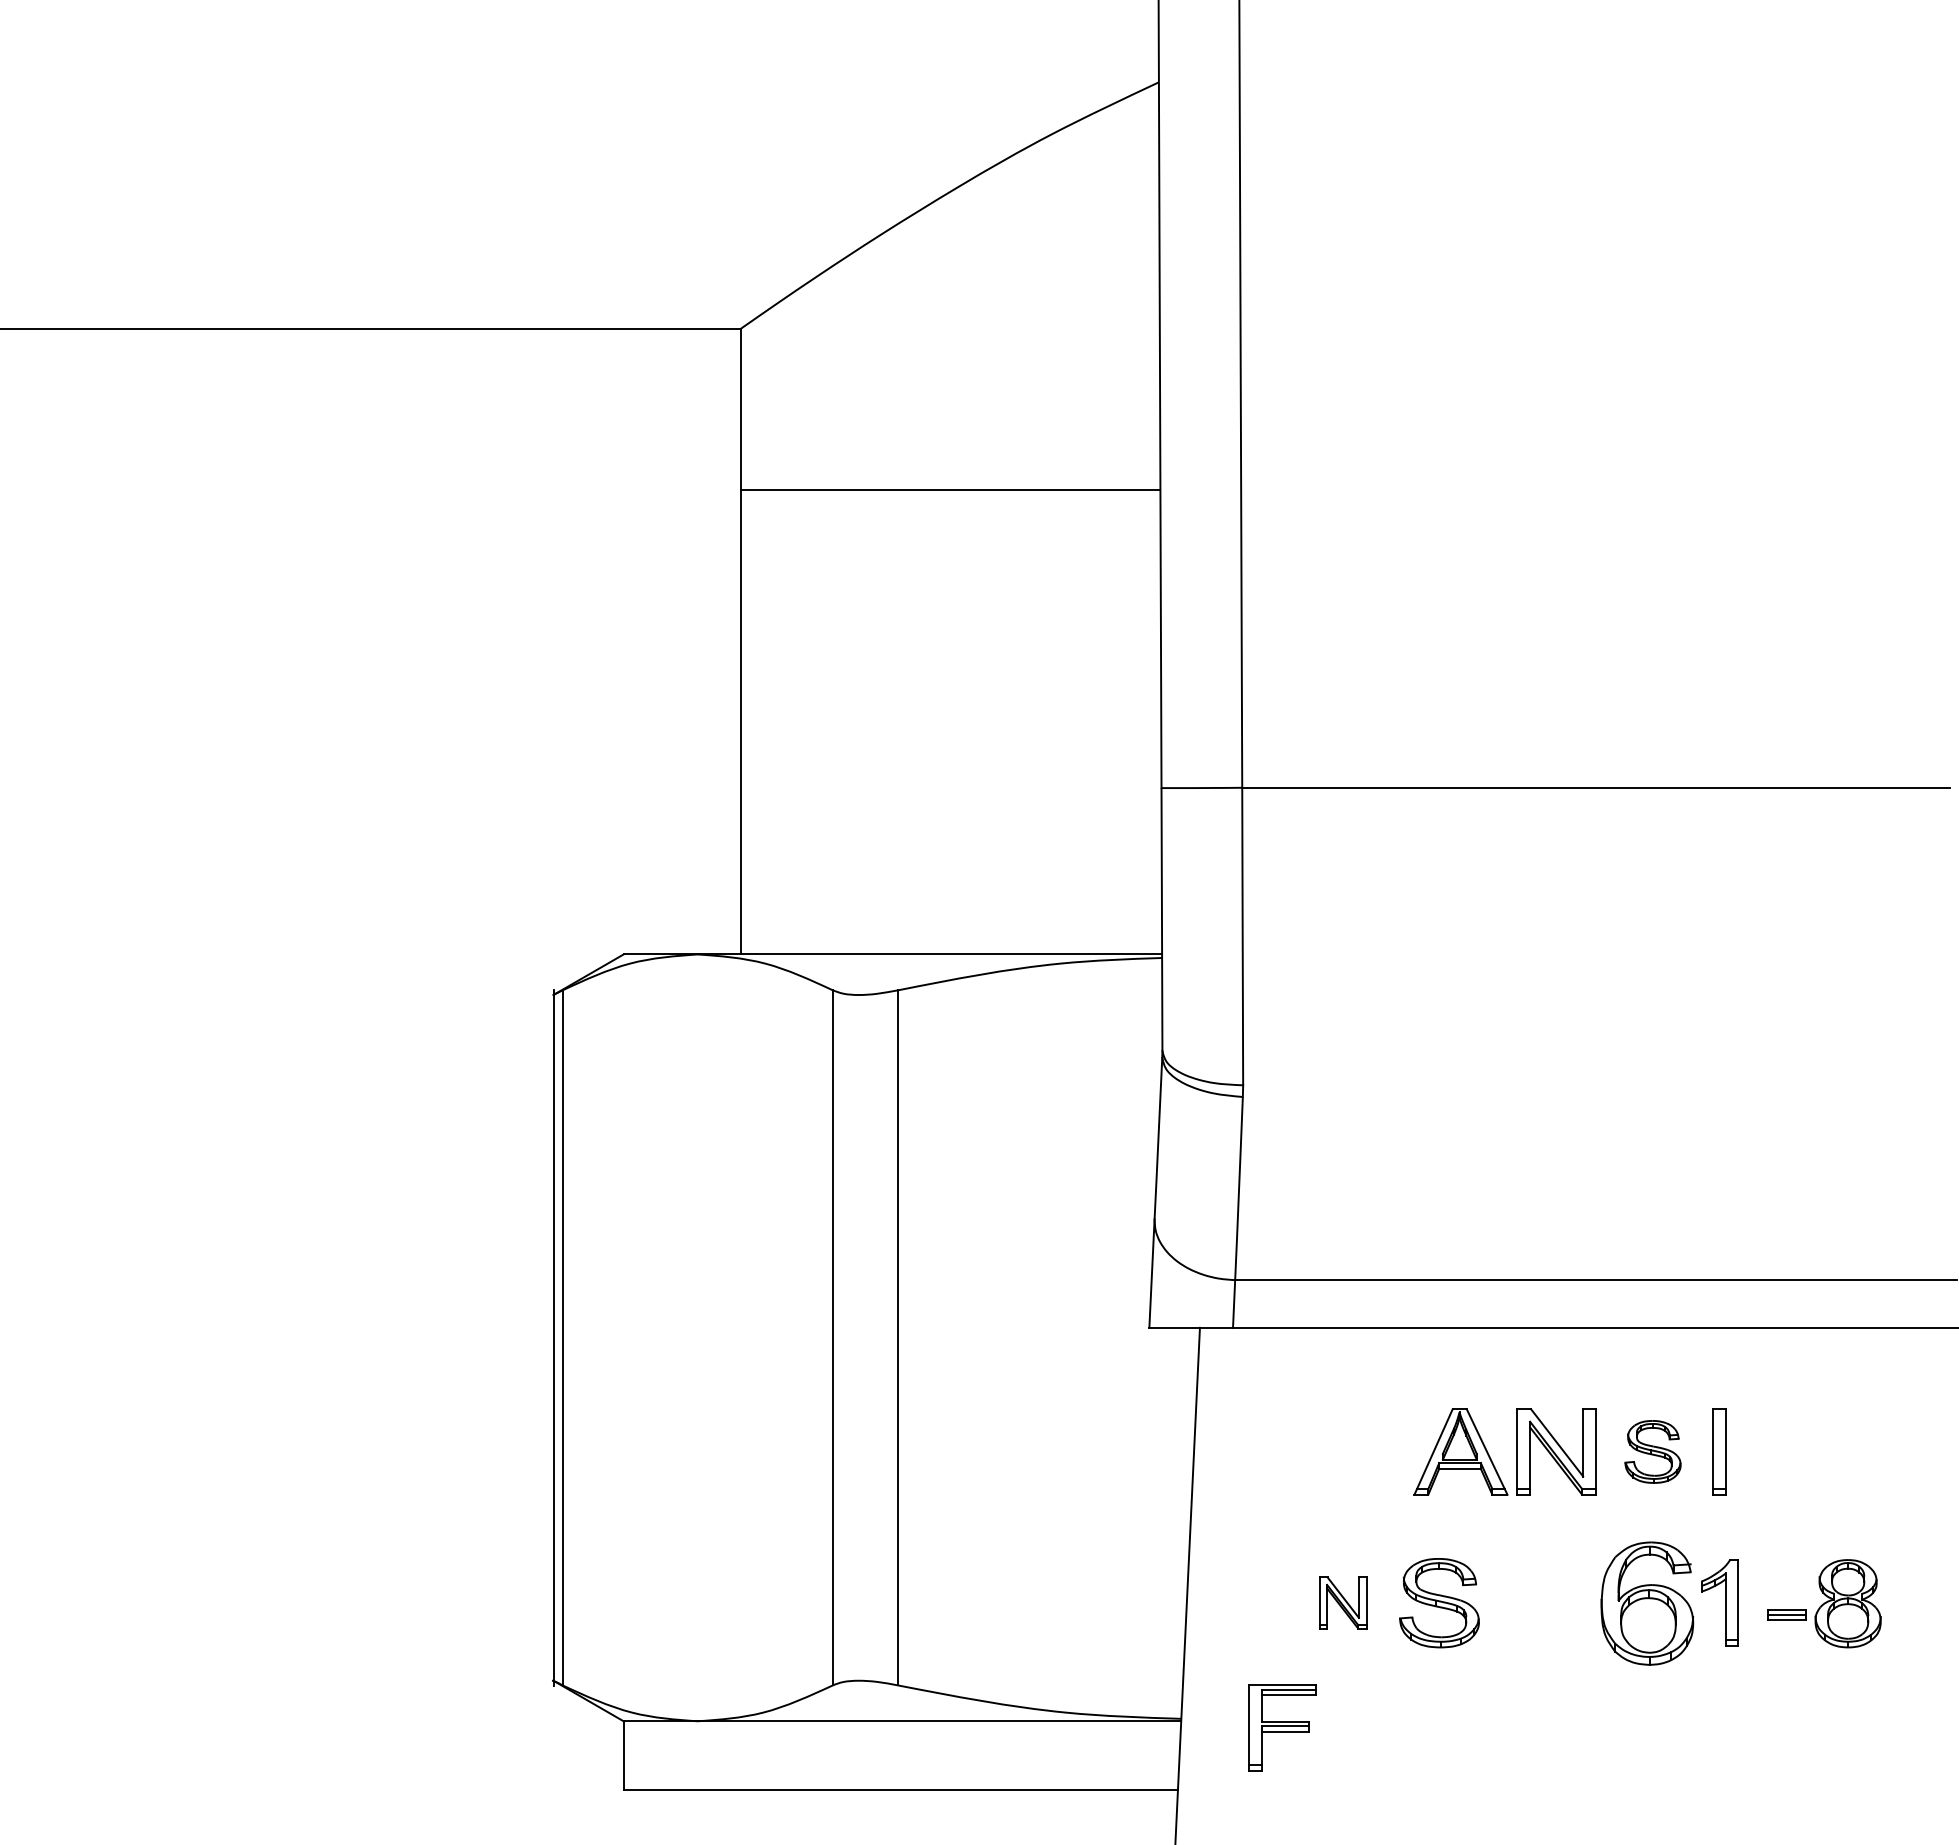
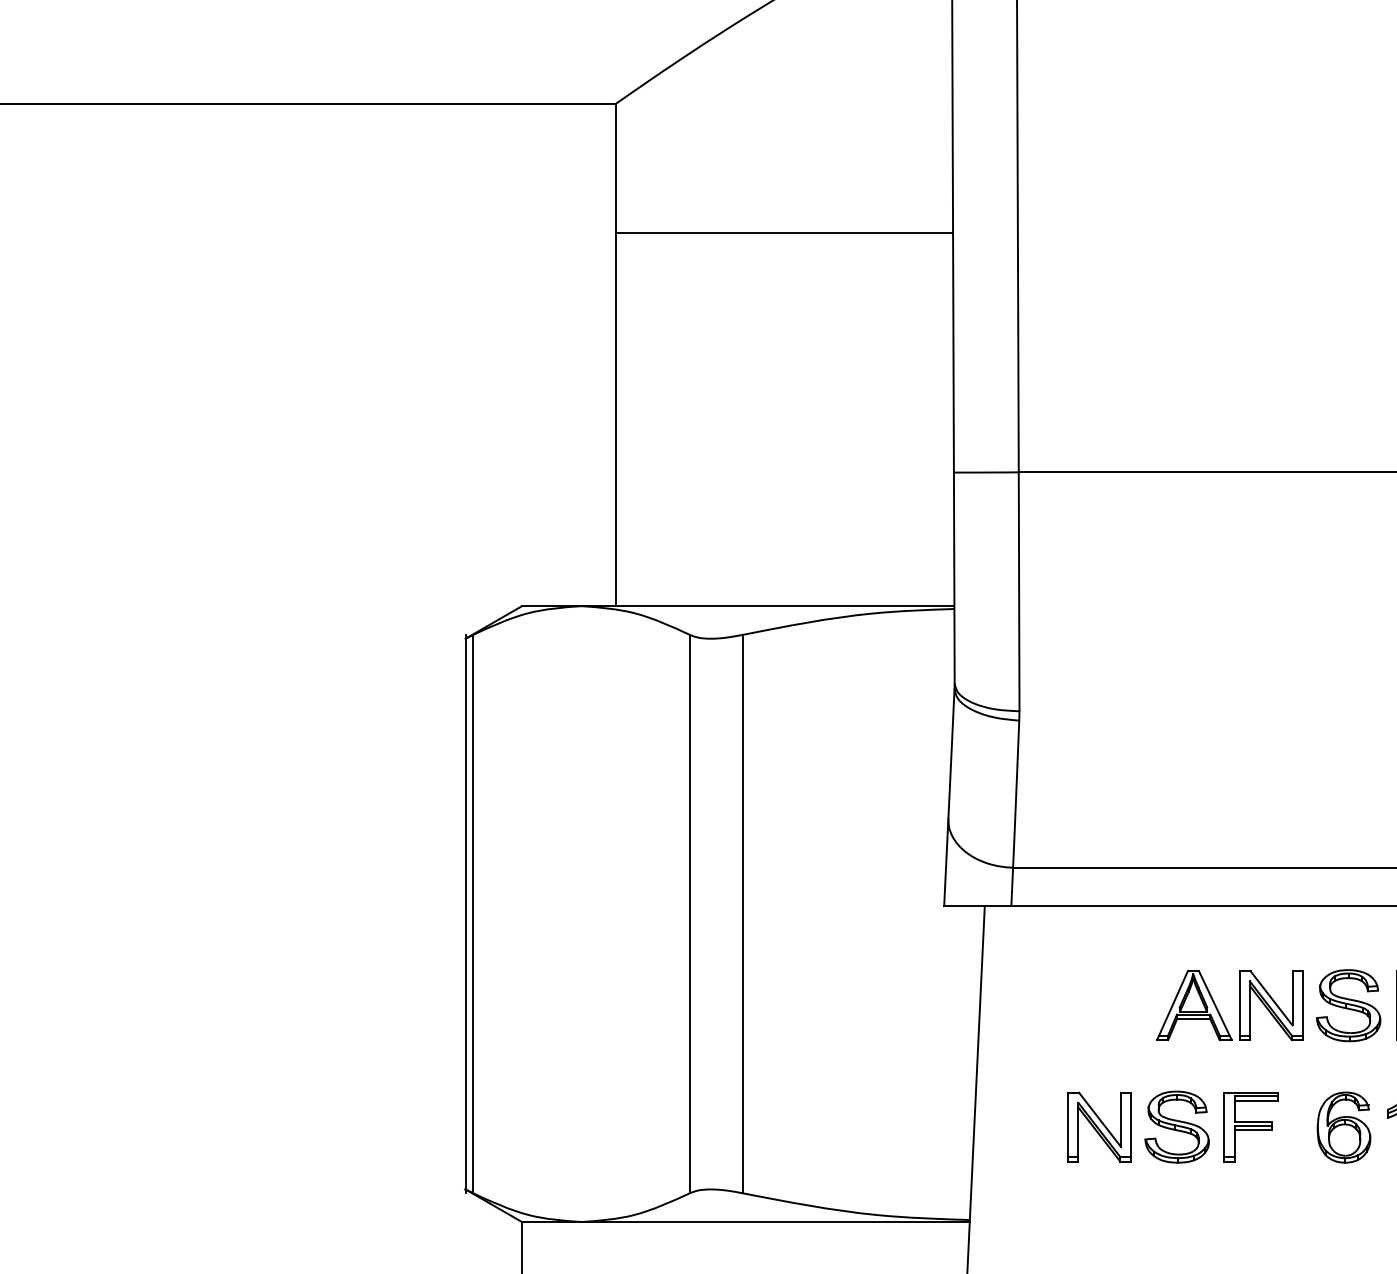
part: (1652, 1451) -> (1348, 1005), size x1.43
part: (1342, 1602) -> (1099, 1126), size x1.67
part: (1646, 1603) -> (1343, 1127), size x0.71
part: (1282, 1727) -> (1251, 1126), moved

